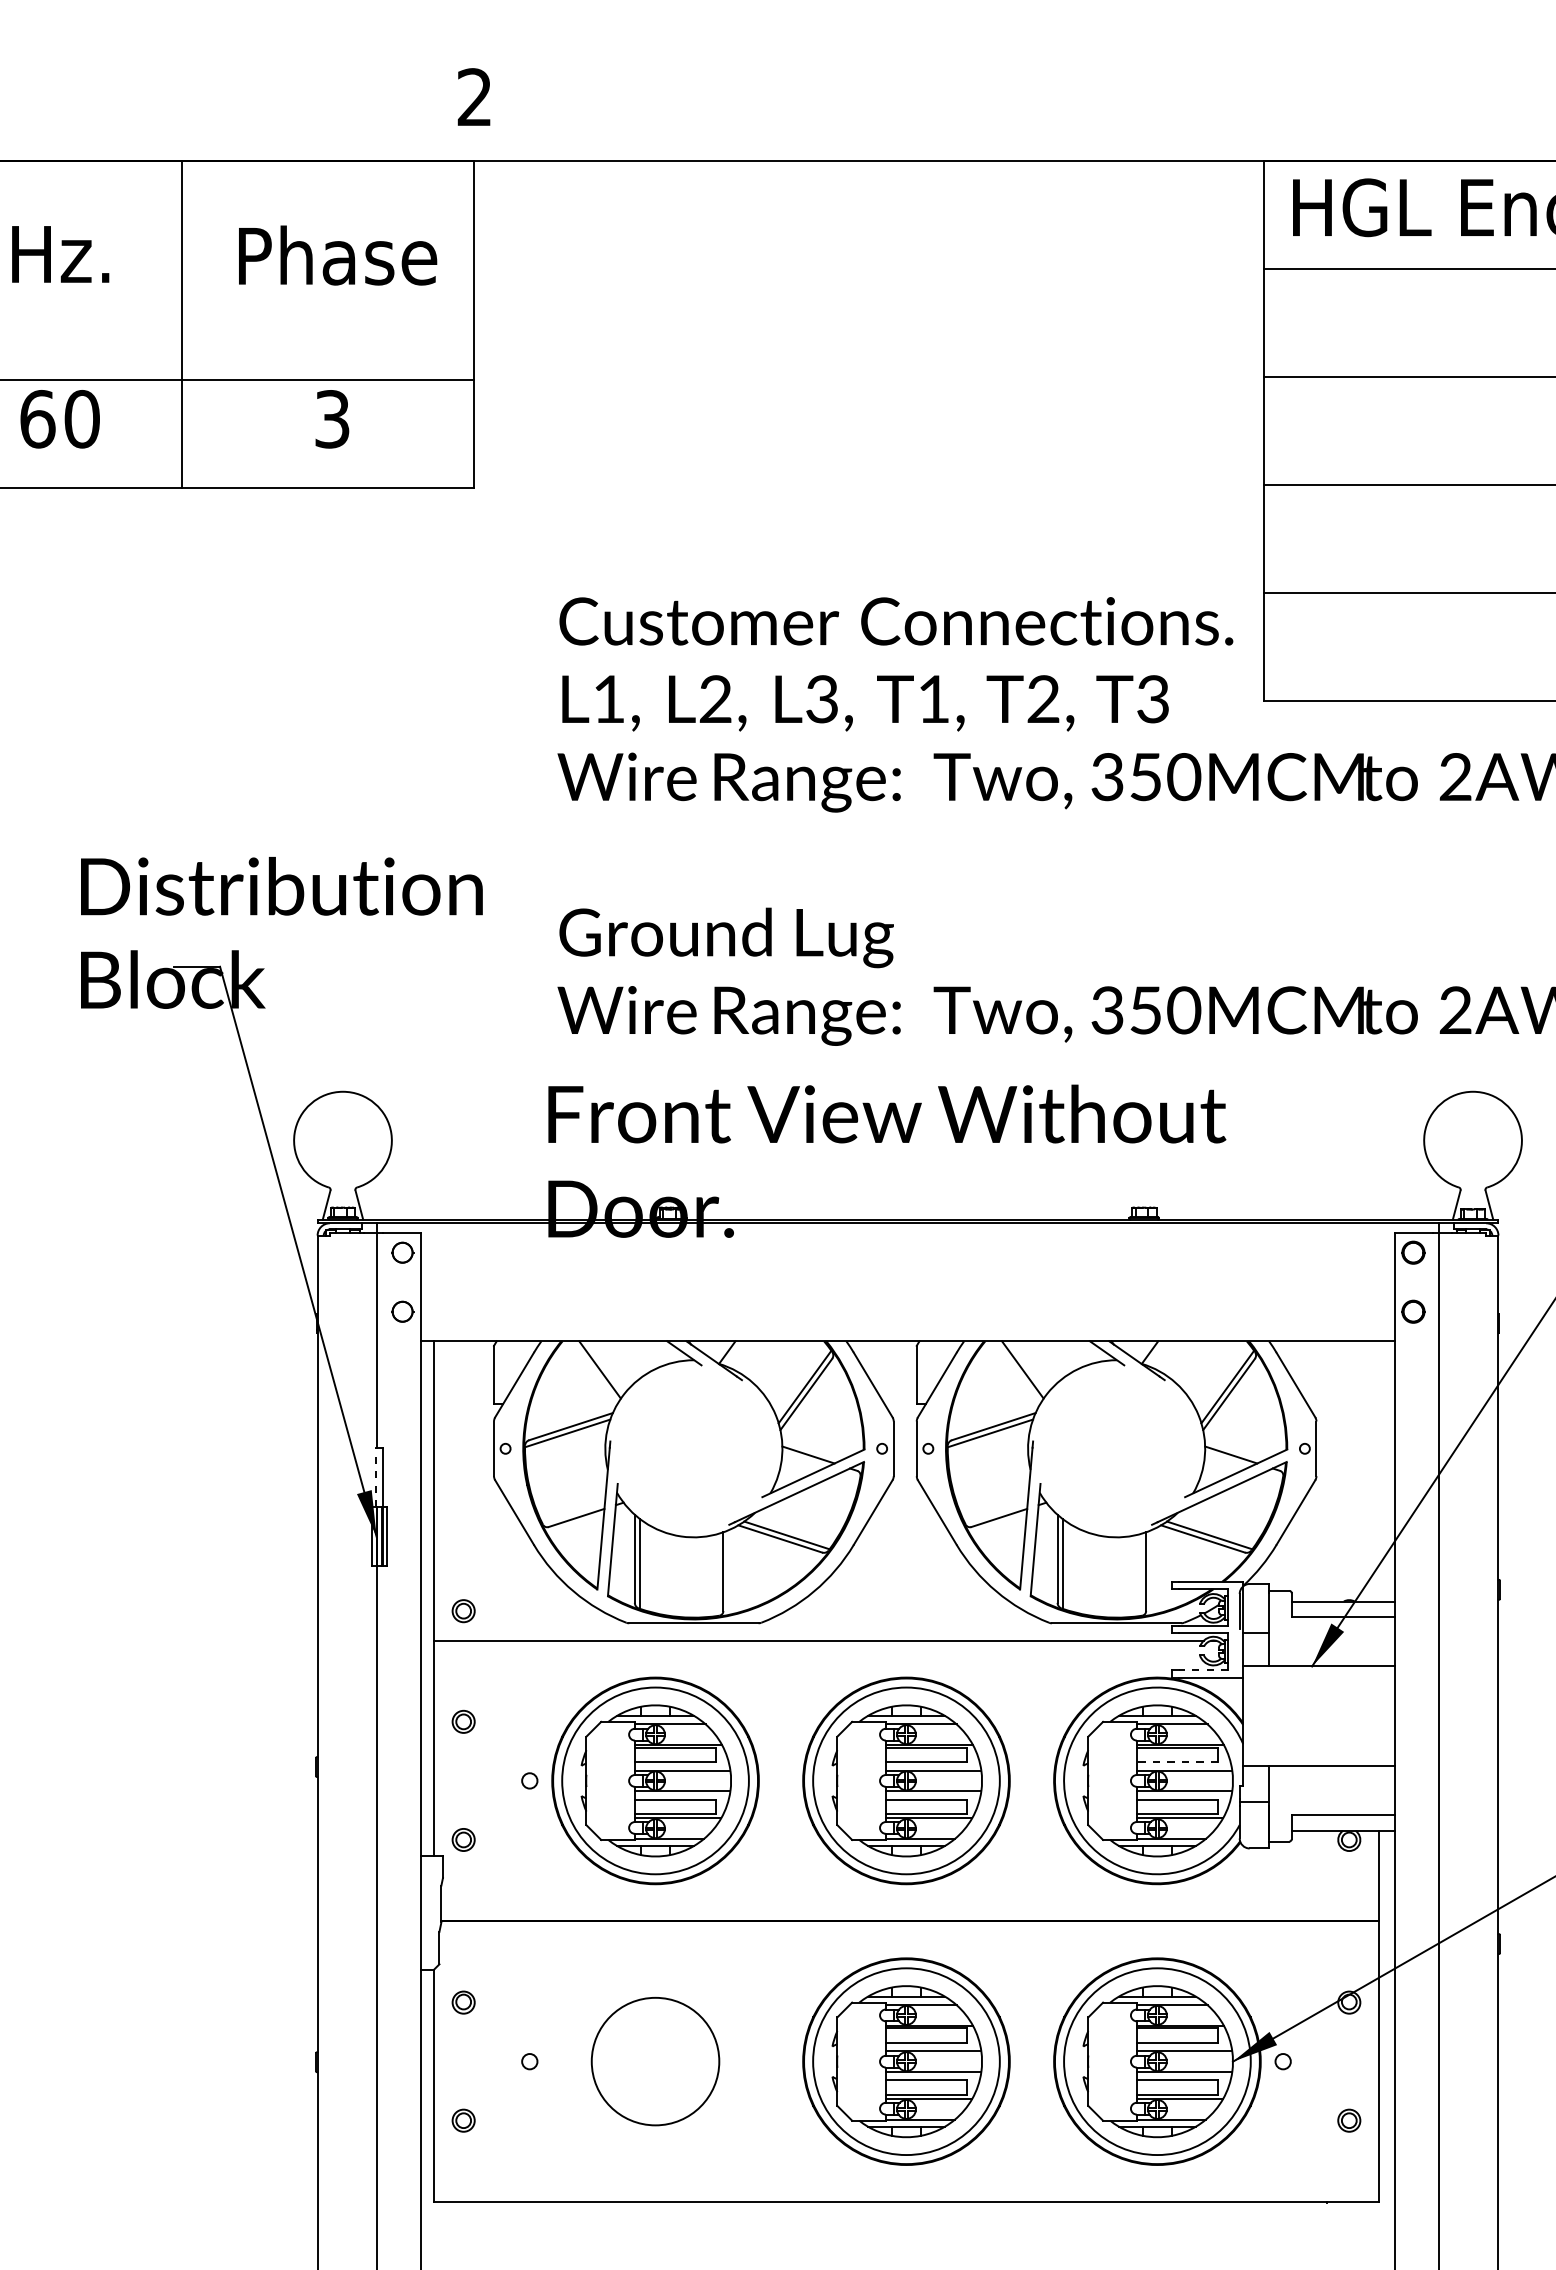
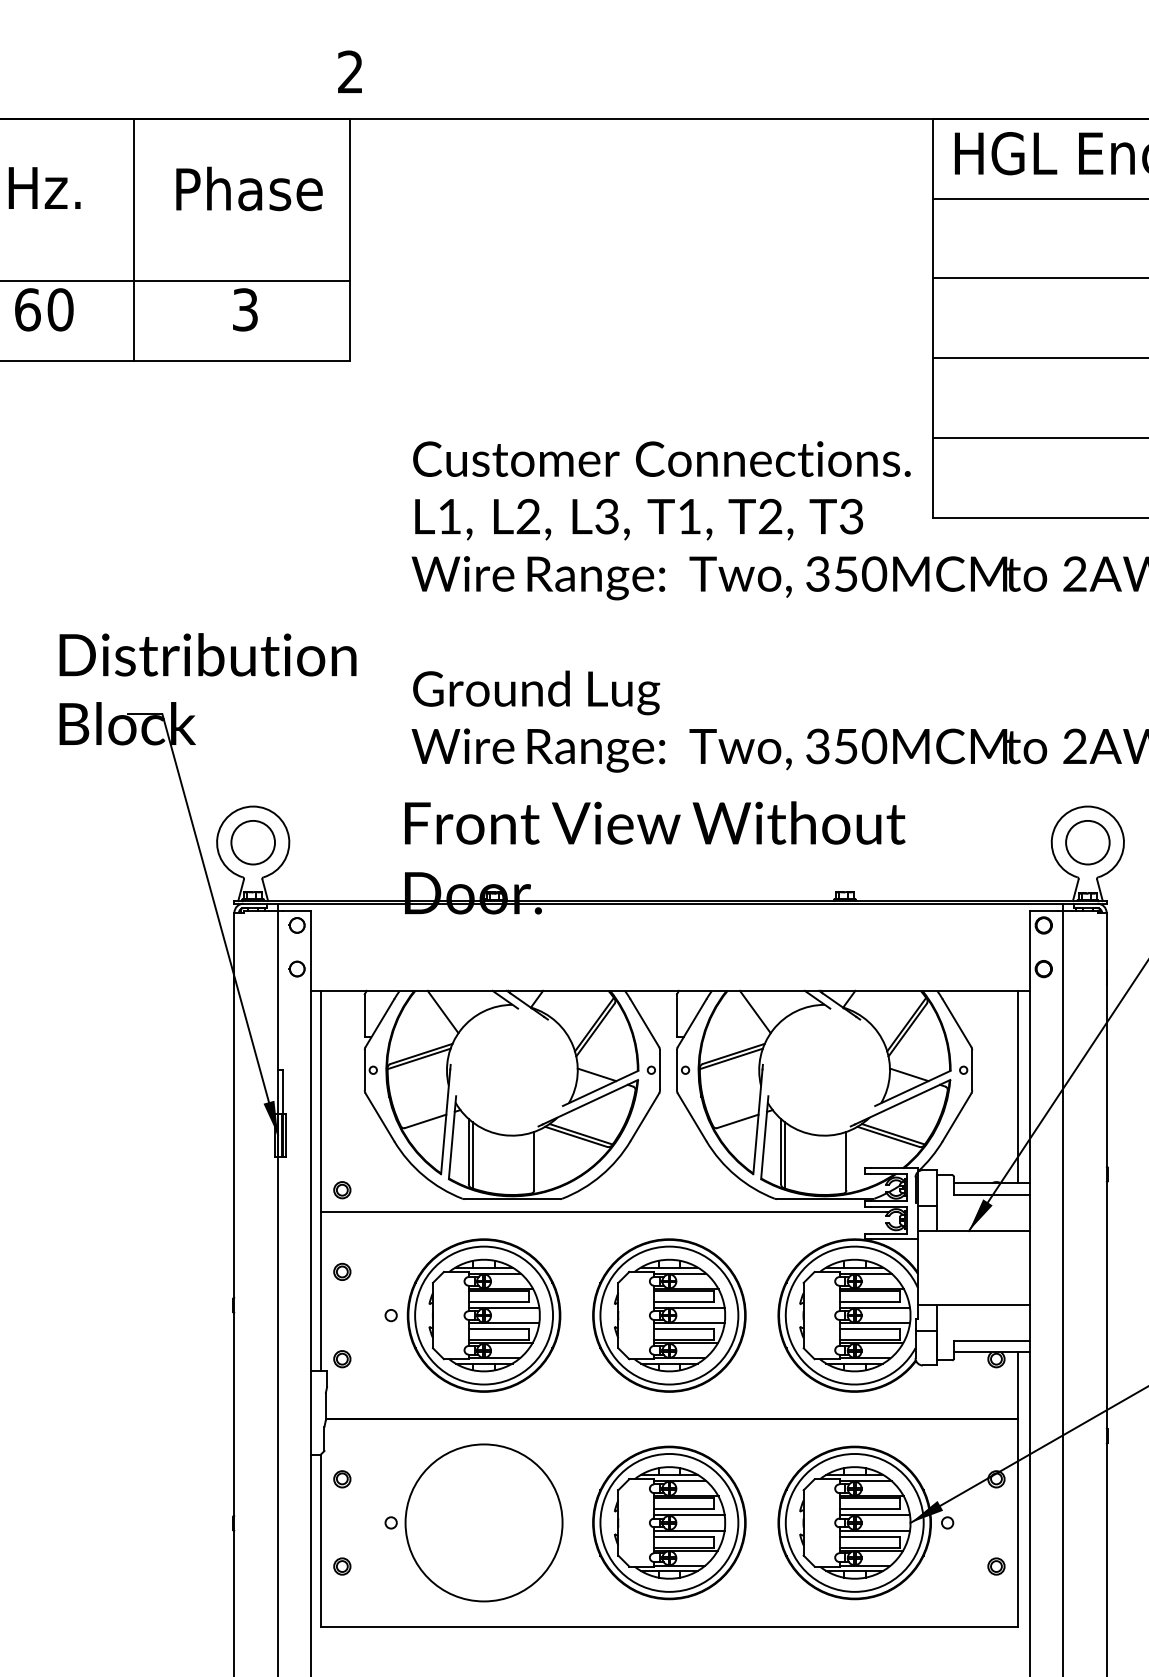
circle: (342, 1140) -> (252, 842), added
circle: (1472, 1140) -> (1087, 842), added
line: (1378, 1471) -> (1018, 1087), added
line: (376, 1477) -> (277, 1091), dashed -> solid
line: (1203, 1670) -> (888, 1234), dashed -> solid
line: (1177, 1762) -> (869, 1301), dashed -> solid
circle: (655, 2061) -> (484, 1522), size x1.67

